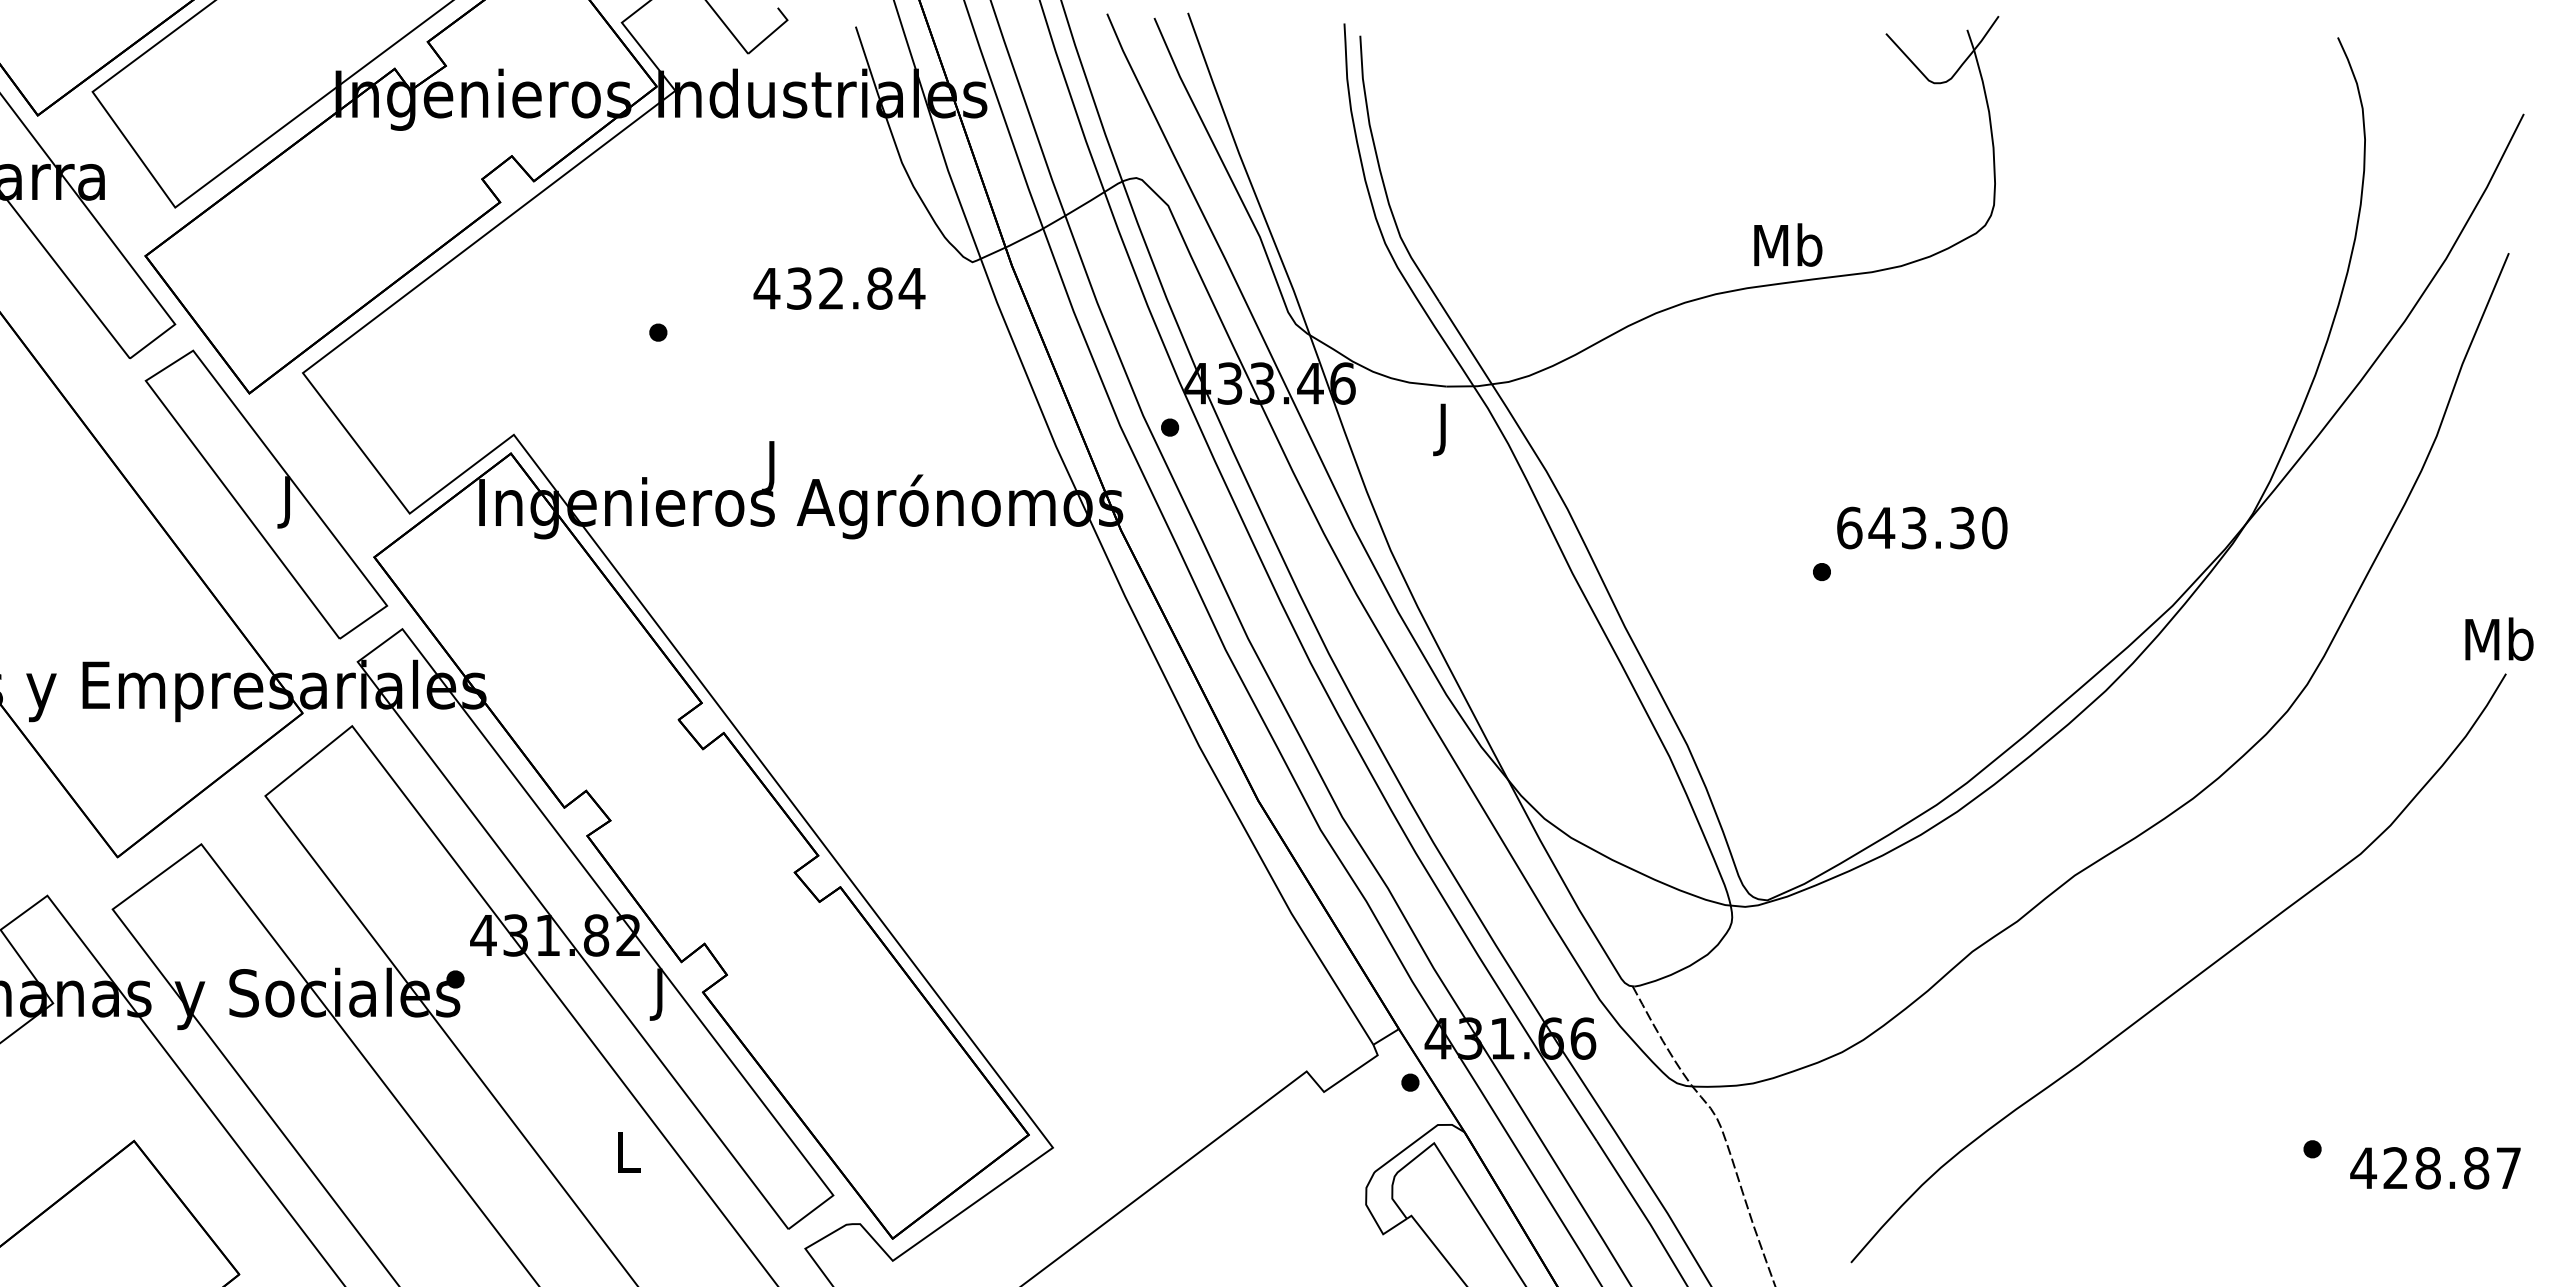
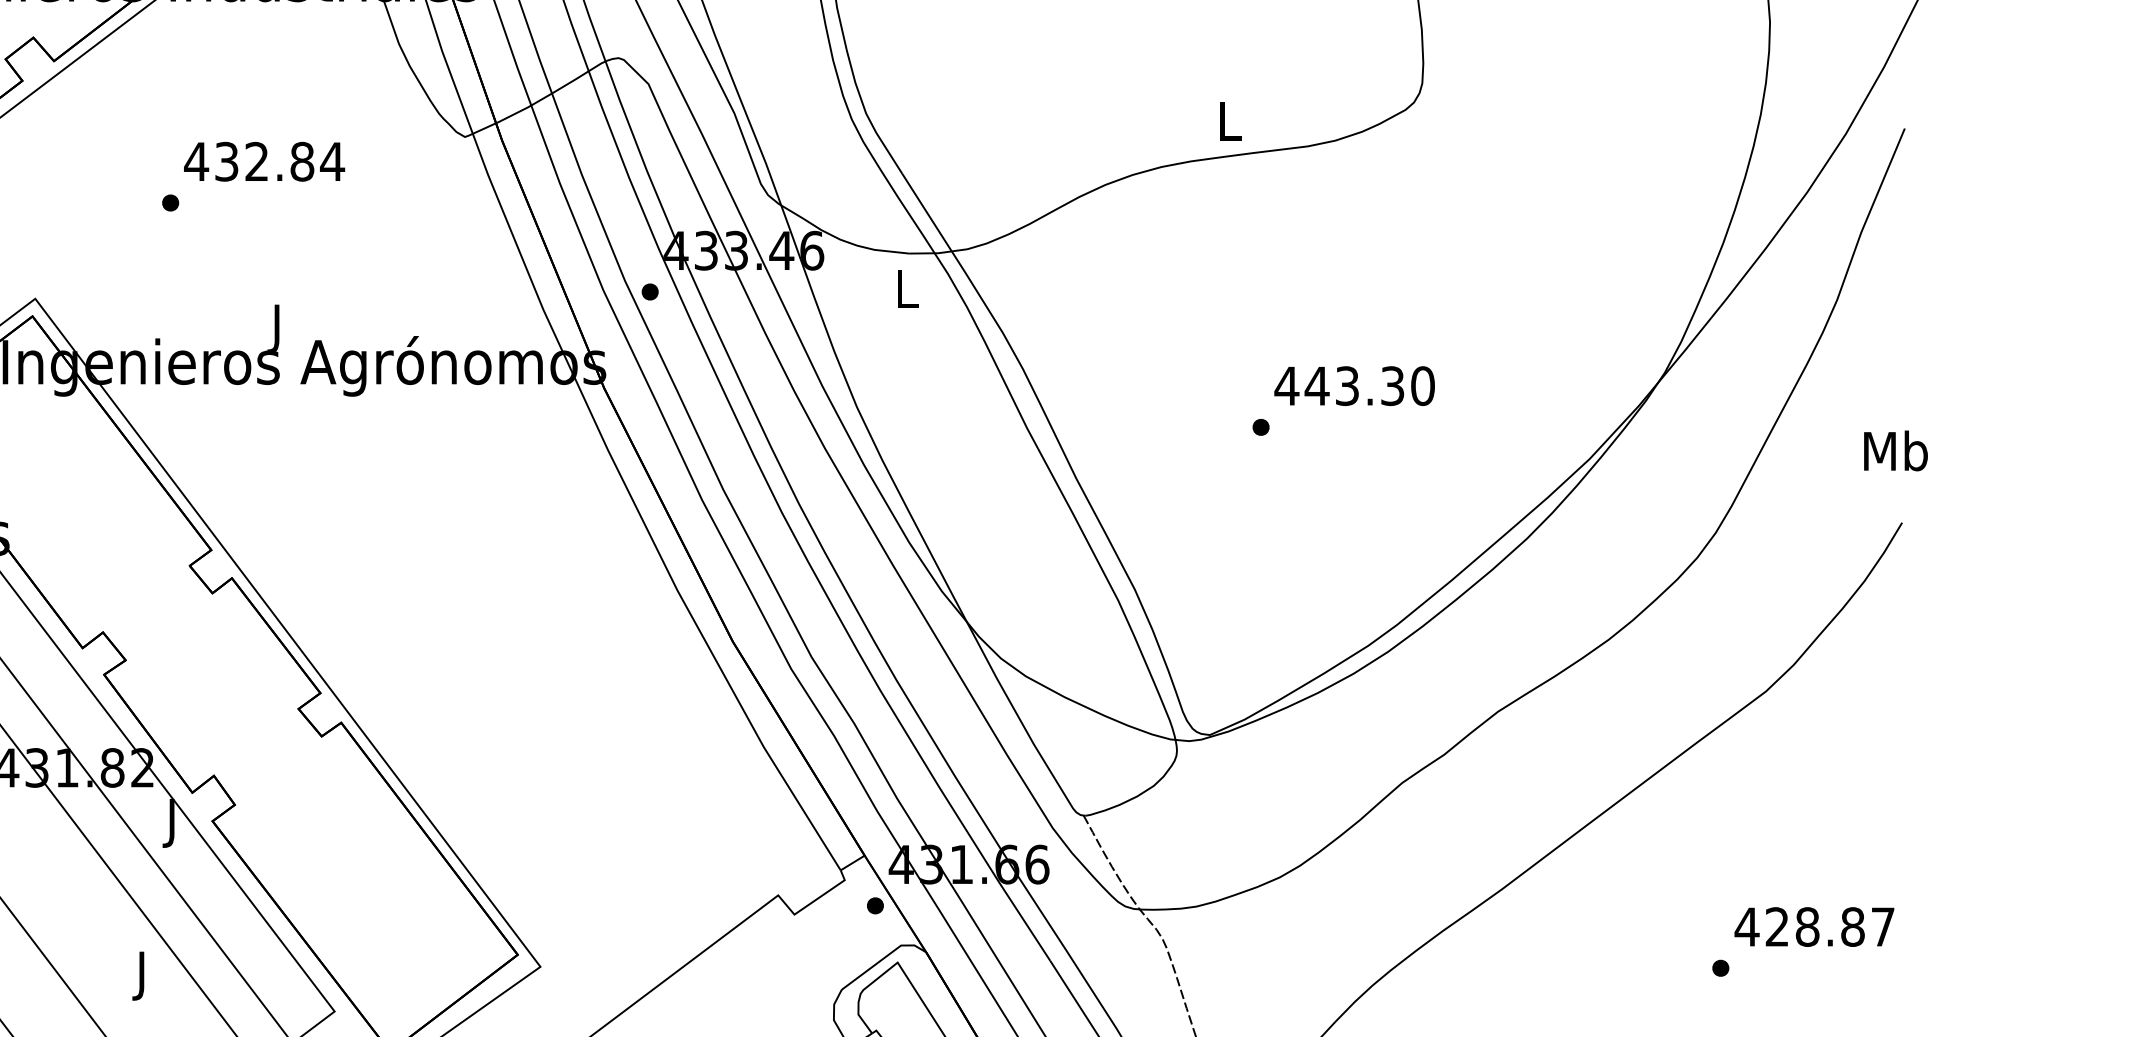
text: (1788, 244) -> (1229, 120), Mb -> L
text: (839, 288) -> (264, 161), moved
text: (1444, 429) -> (907, 293), J -> L
text: (1849, 527) -> (1286, 385), 643.30 -> 443.30
text: (2499, 638) -> (1895, 450), moved
text: (628, 1157) -> (142, 975), L -> J
text: (2435, 1168) -> (1814, 927), moved

